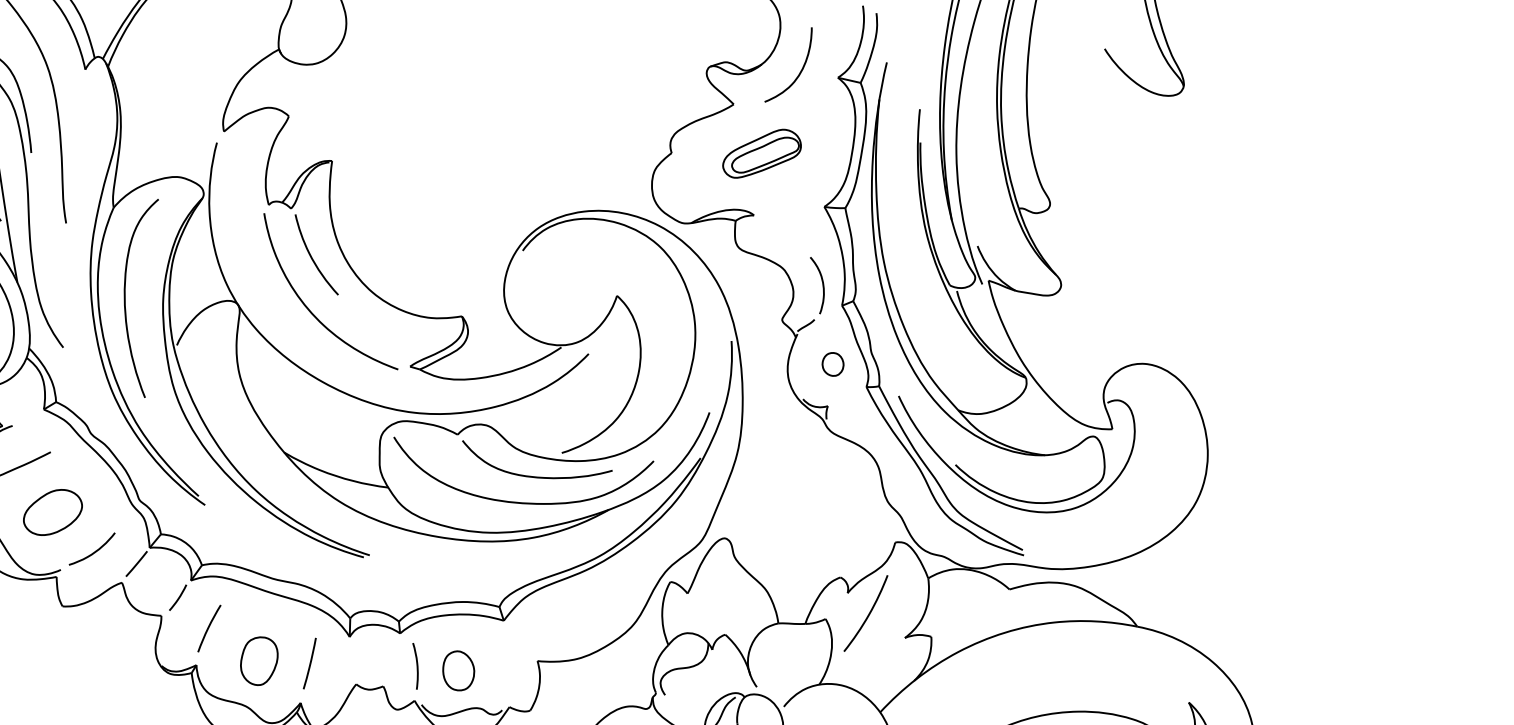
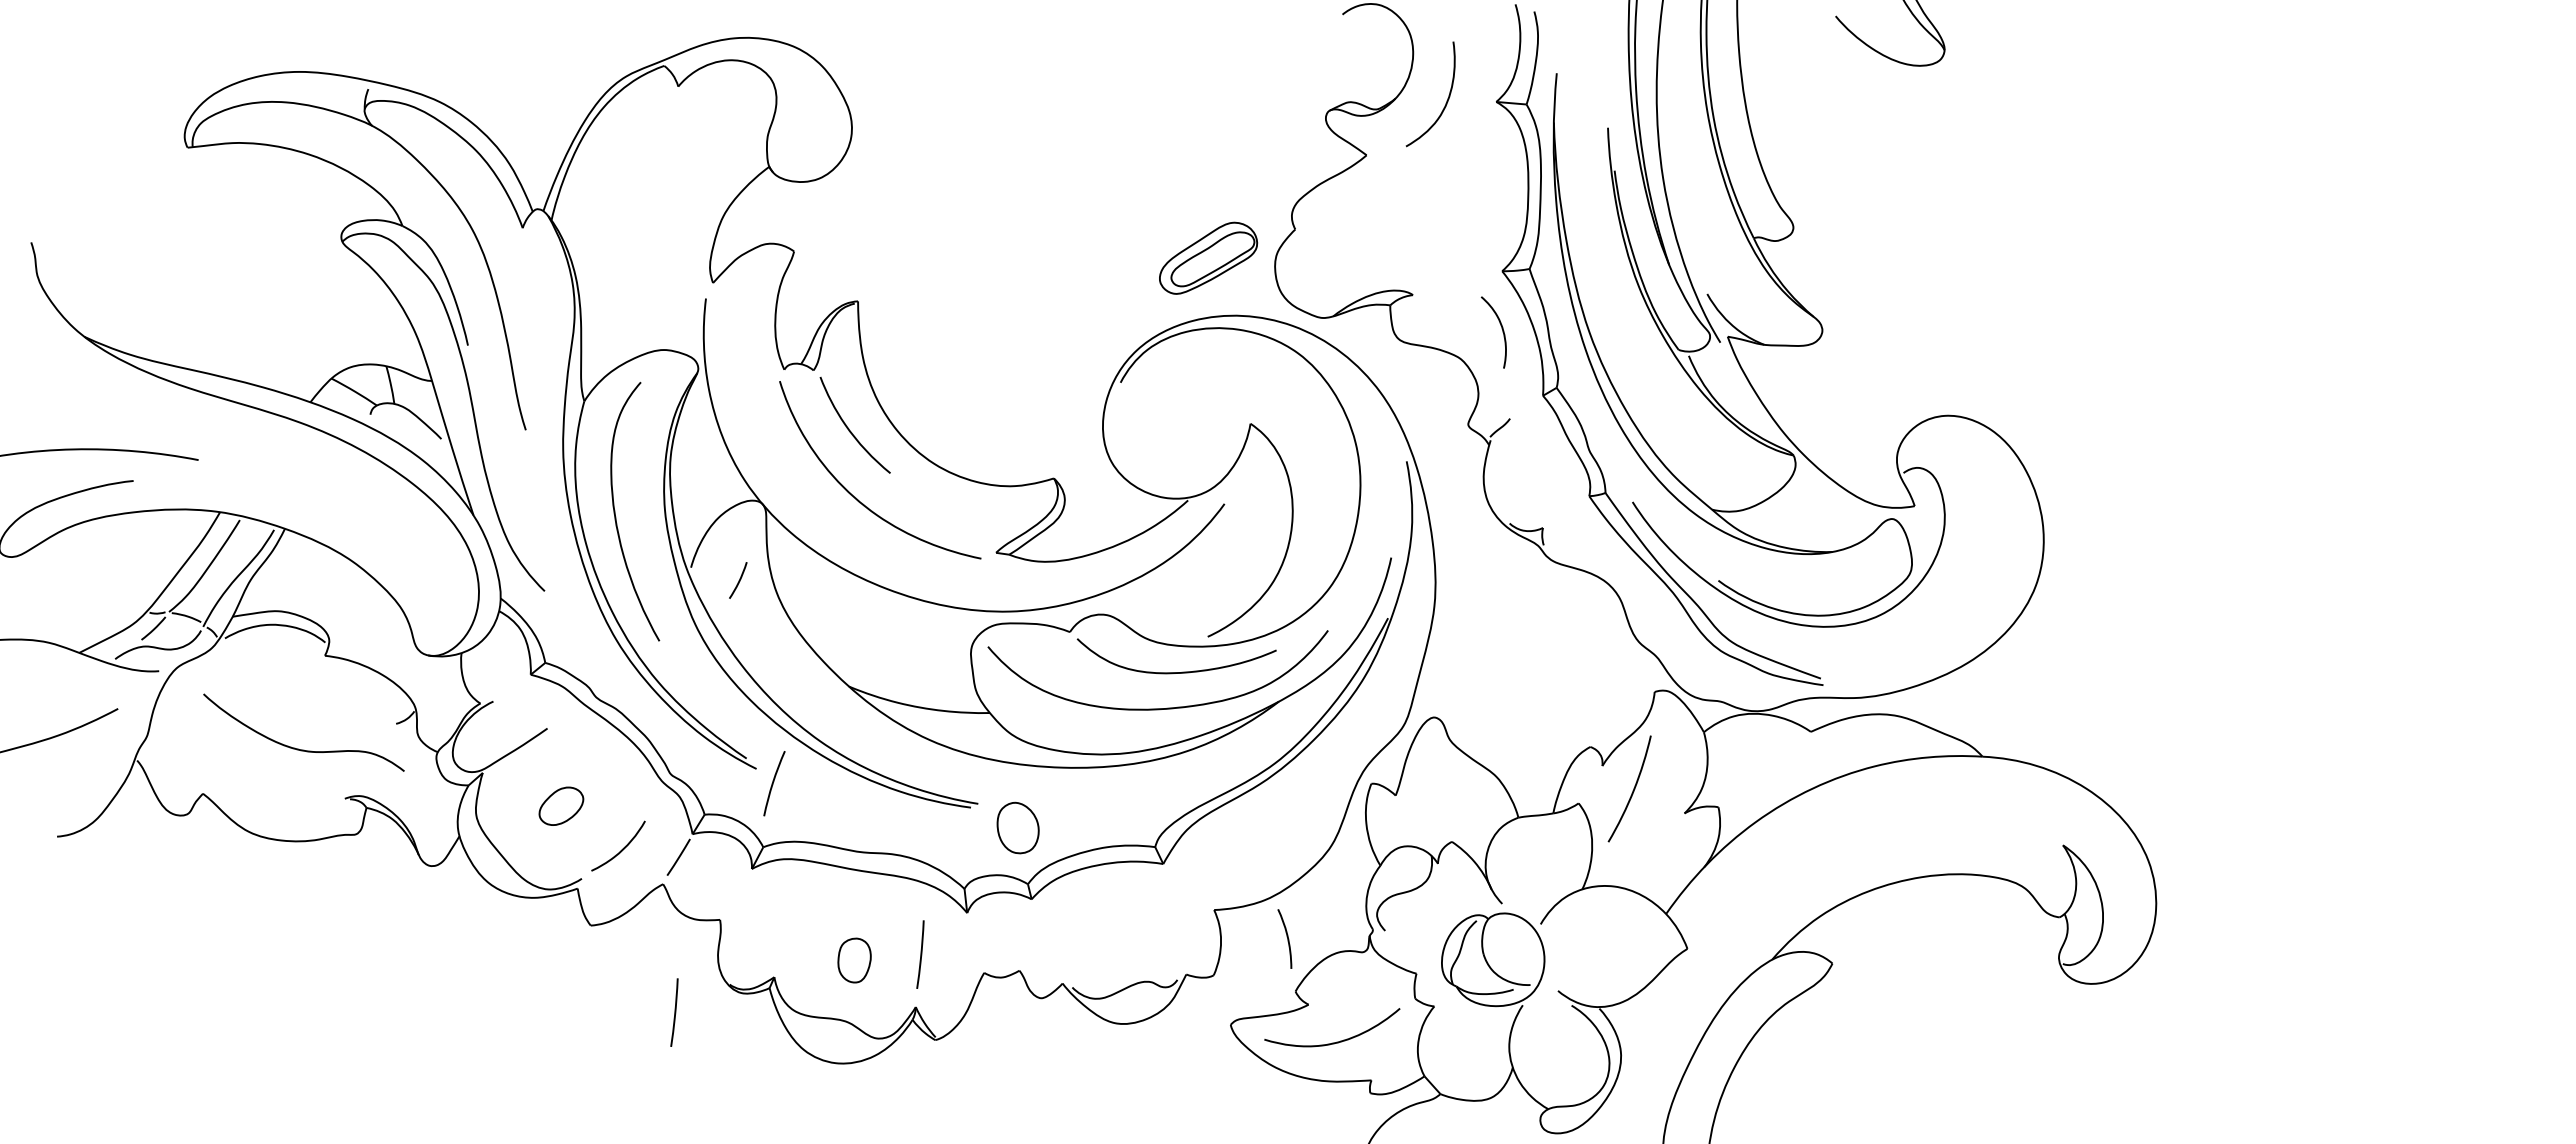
part: (762, 153) -> (1208, 257), moved
curve: (822, 283) -> (1501, 328), moved
part: (832, 363) -> (1541, 472), removed
part: (53, 512) -> (561, 806), size x0.6
curve: (178, 597) -> (738, 580), moved
curve: (208, 628) -> (773, 783), moved
part: (259, 661) -> (854, 960), size x0.7
curve: (416, 664) -> (1286, 936), moved
part: (458, 670) -> (1017, 827), moved
line: (116, 681) -> (674, 1012), added

